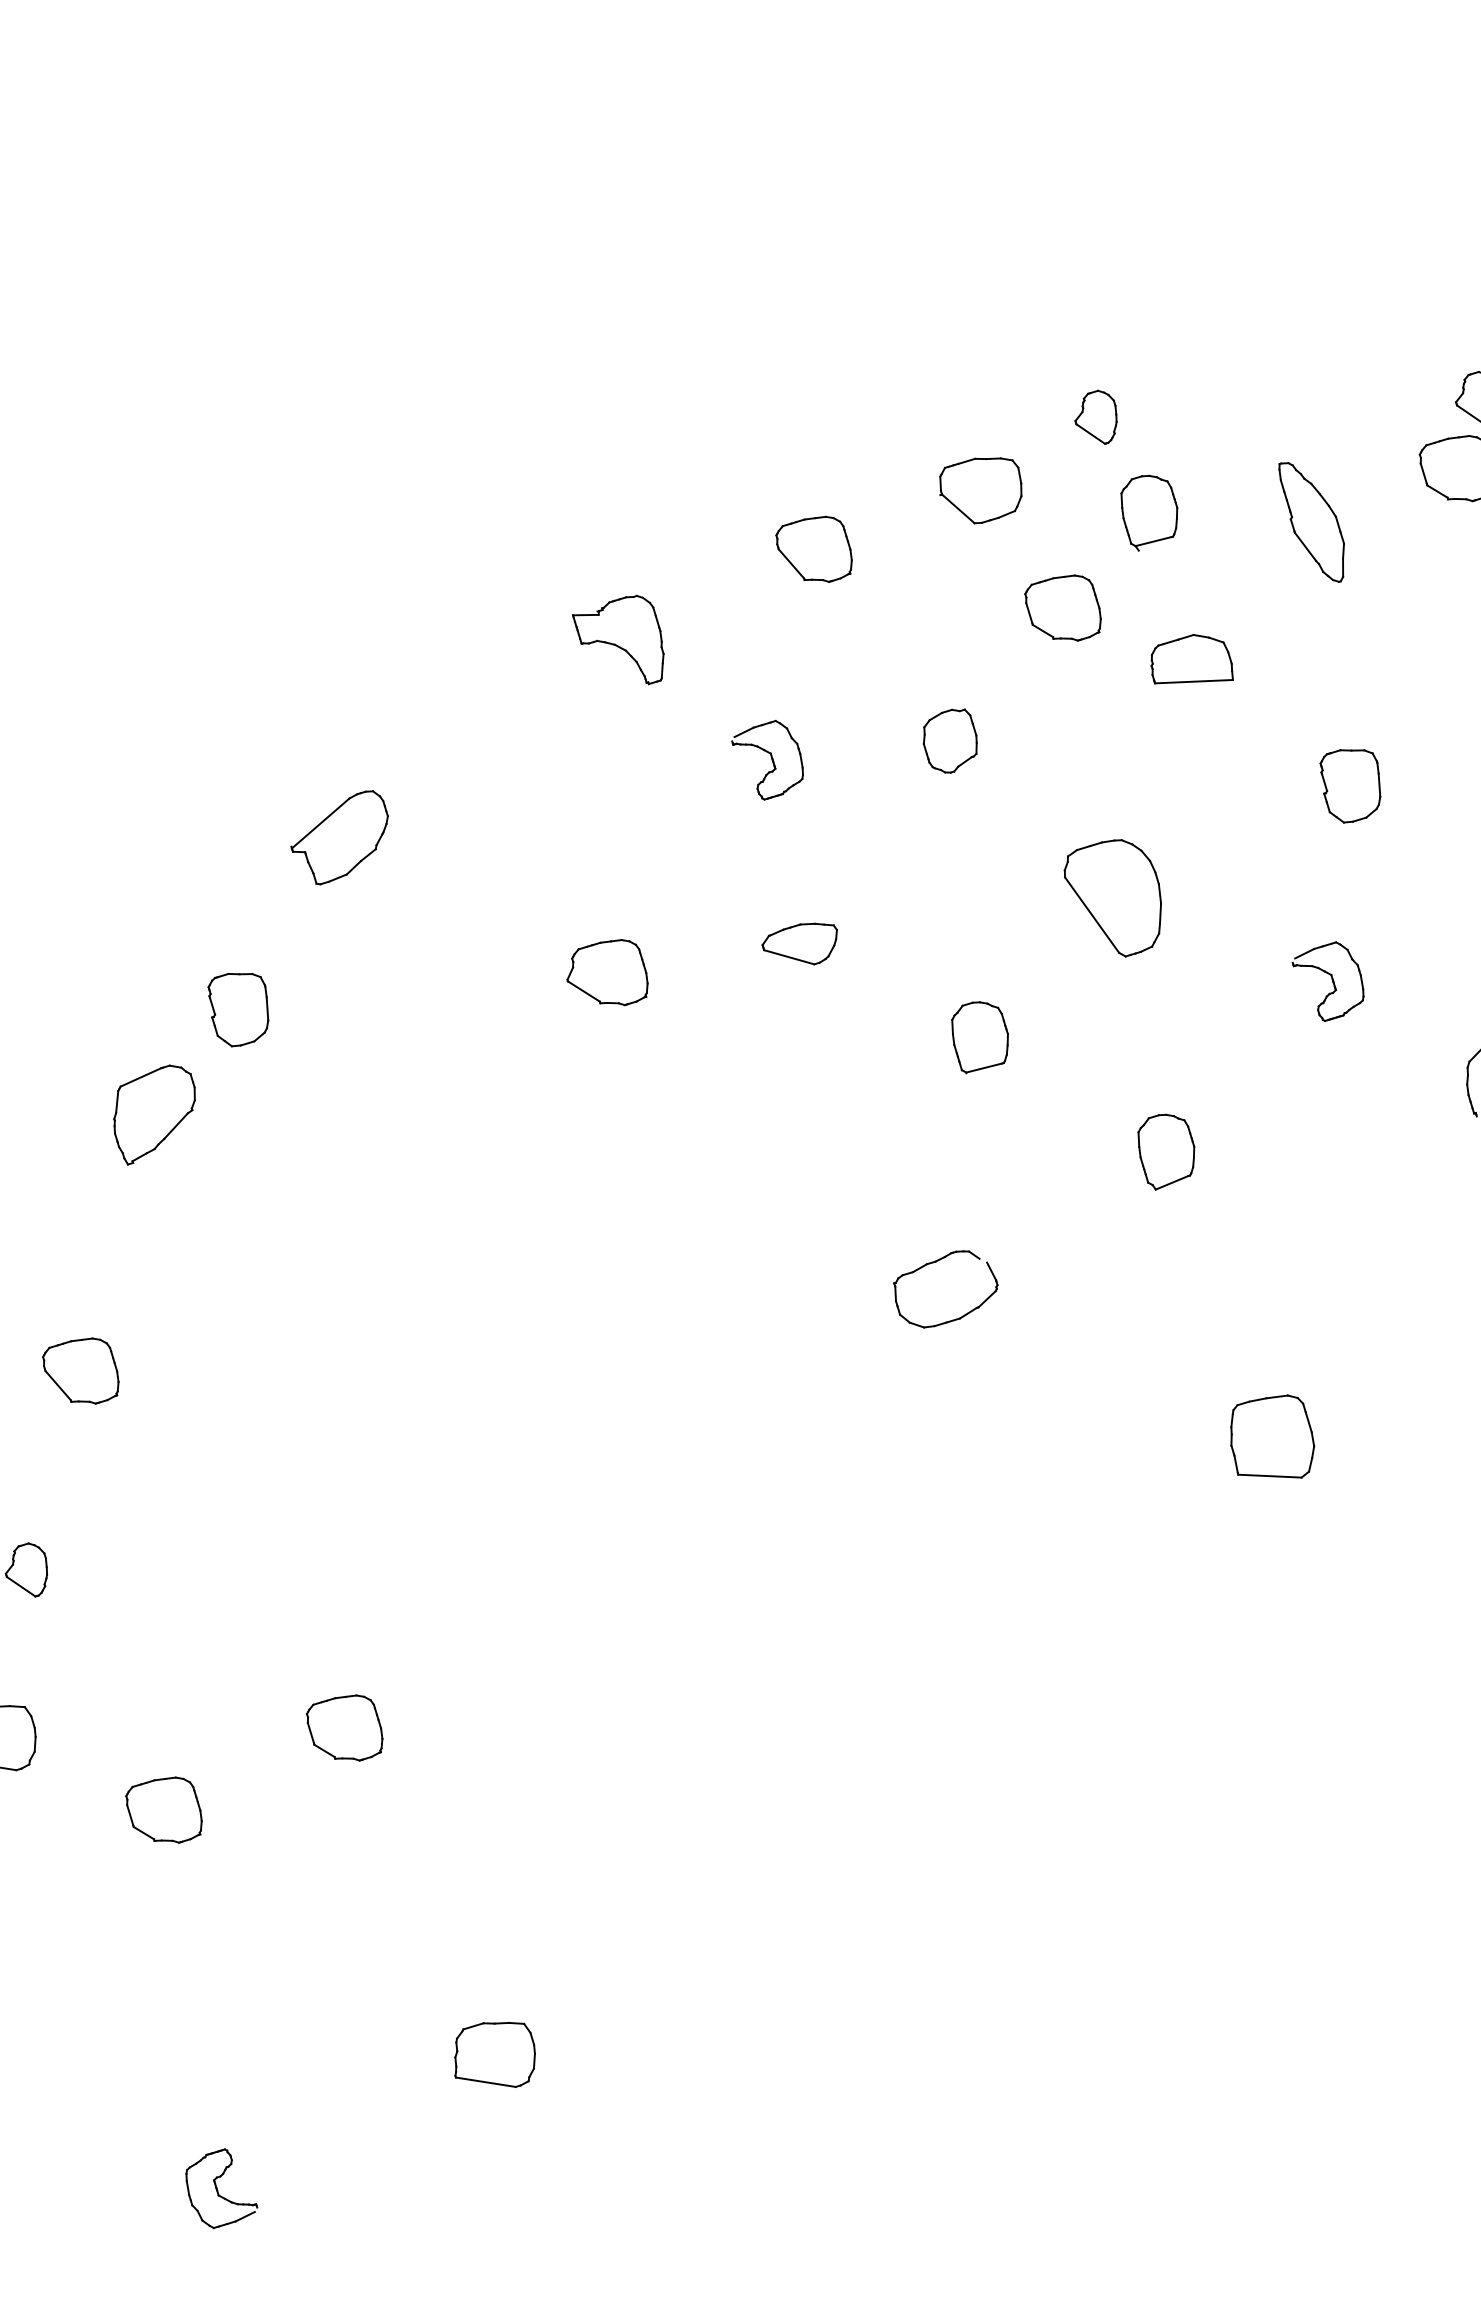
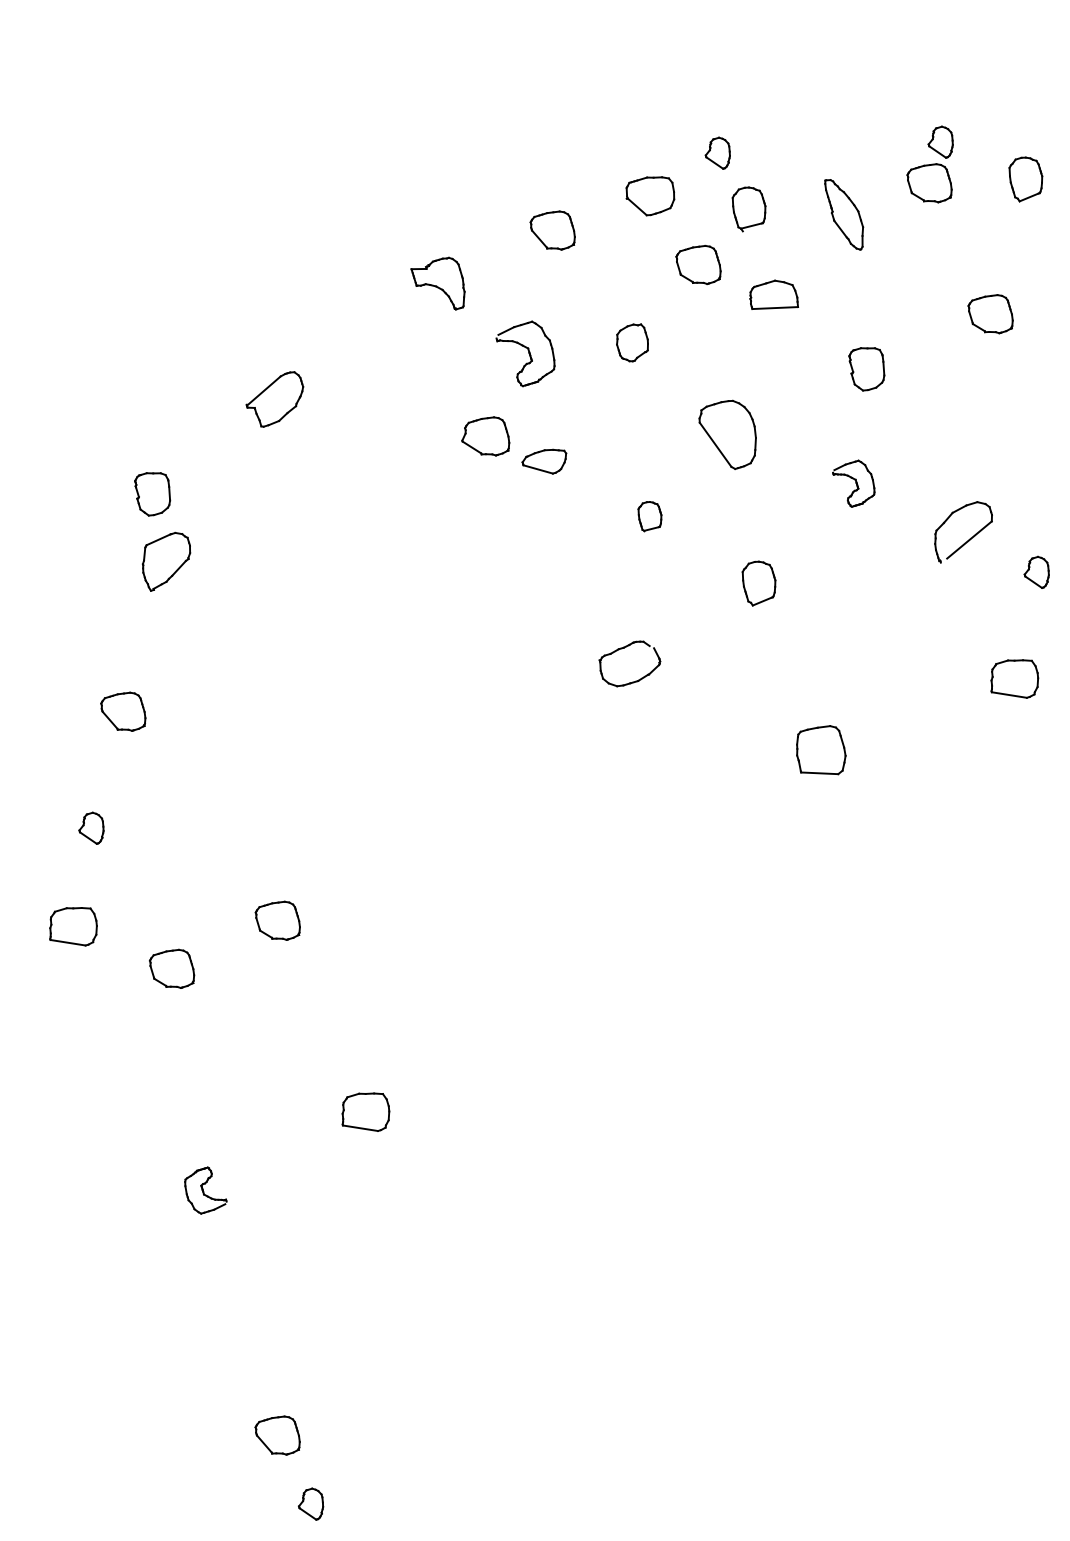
part: (767, 760) -> (525, 354), size x1.4
part: (607, 972) -> (485, 436), moved
part: (238, 1010) -> (152, 494), moved
part: (979, 1037) -> (649, 516), size x0.7

